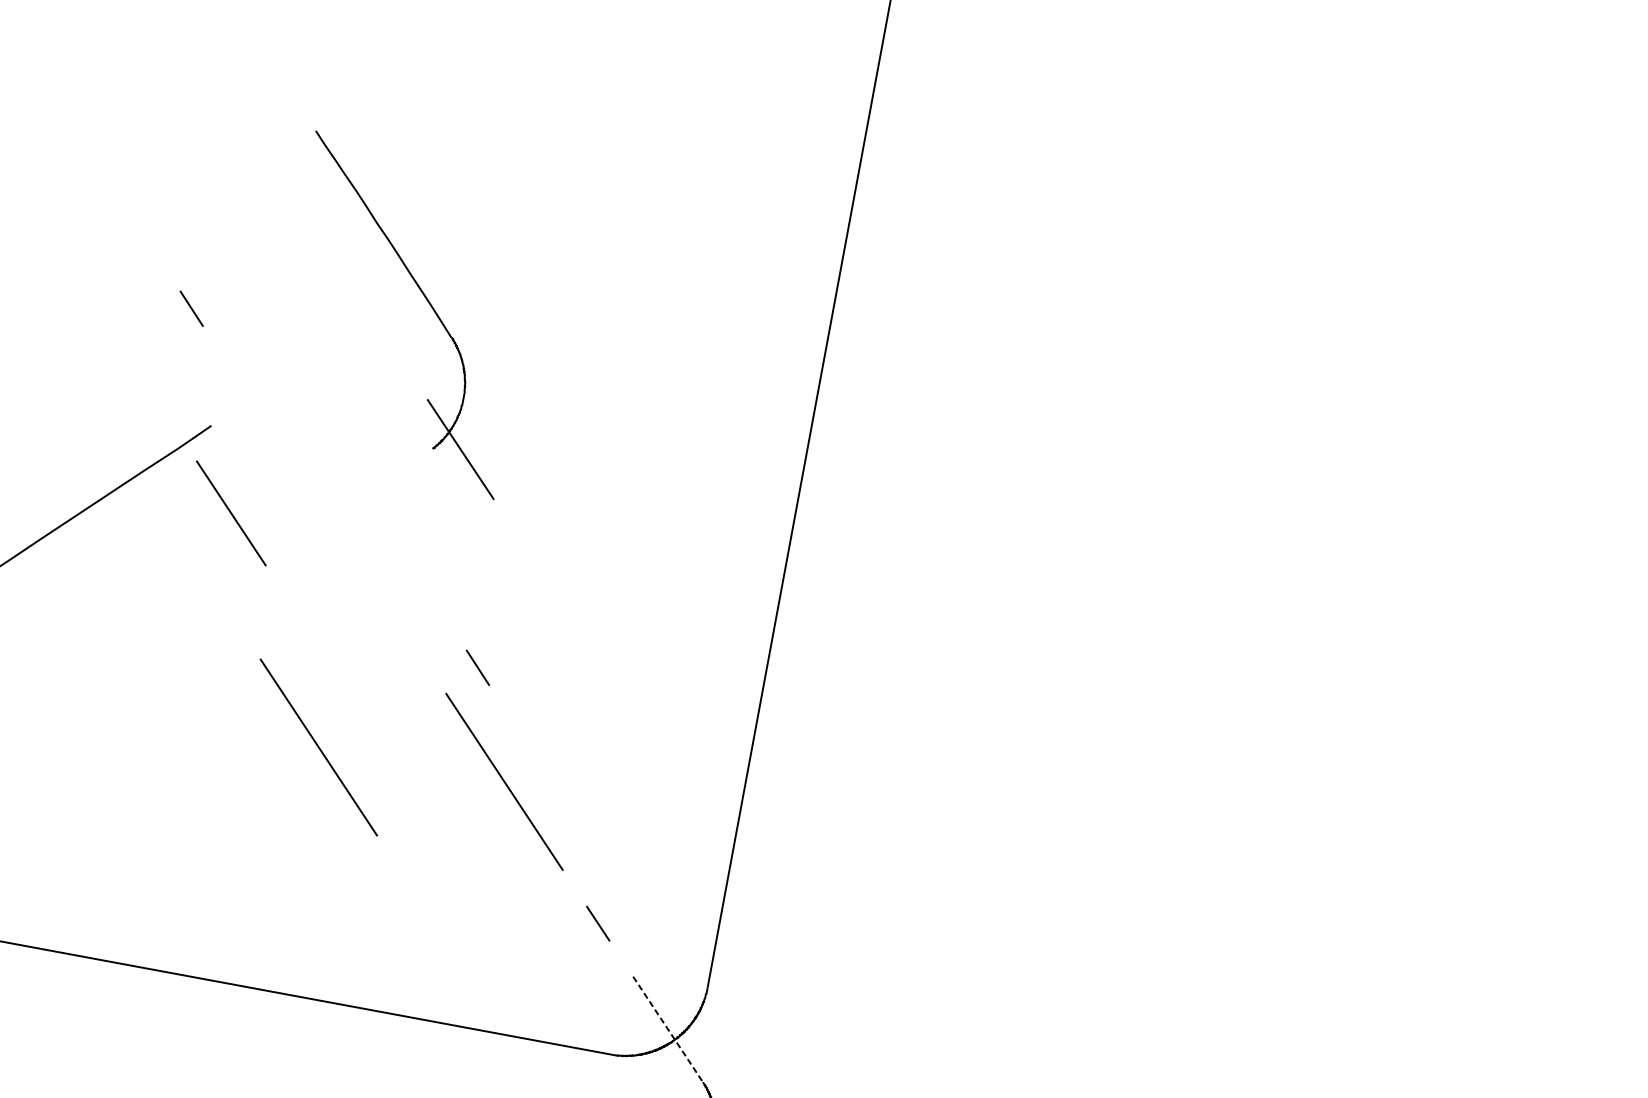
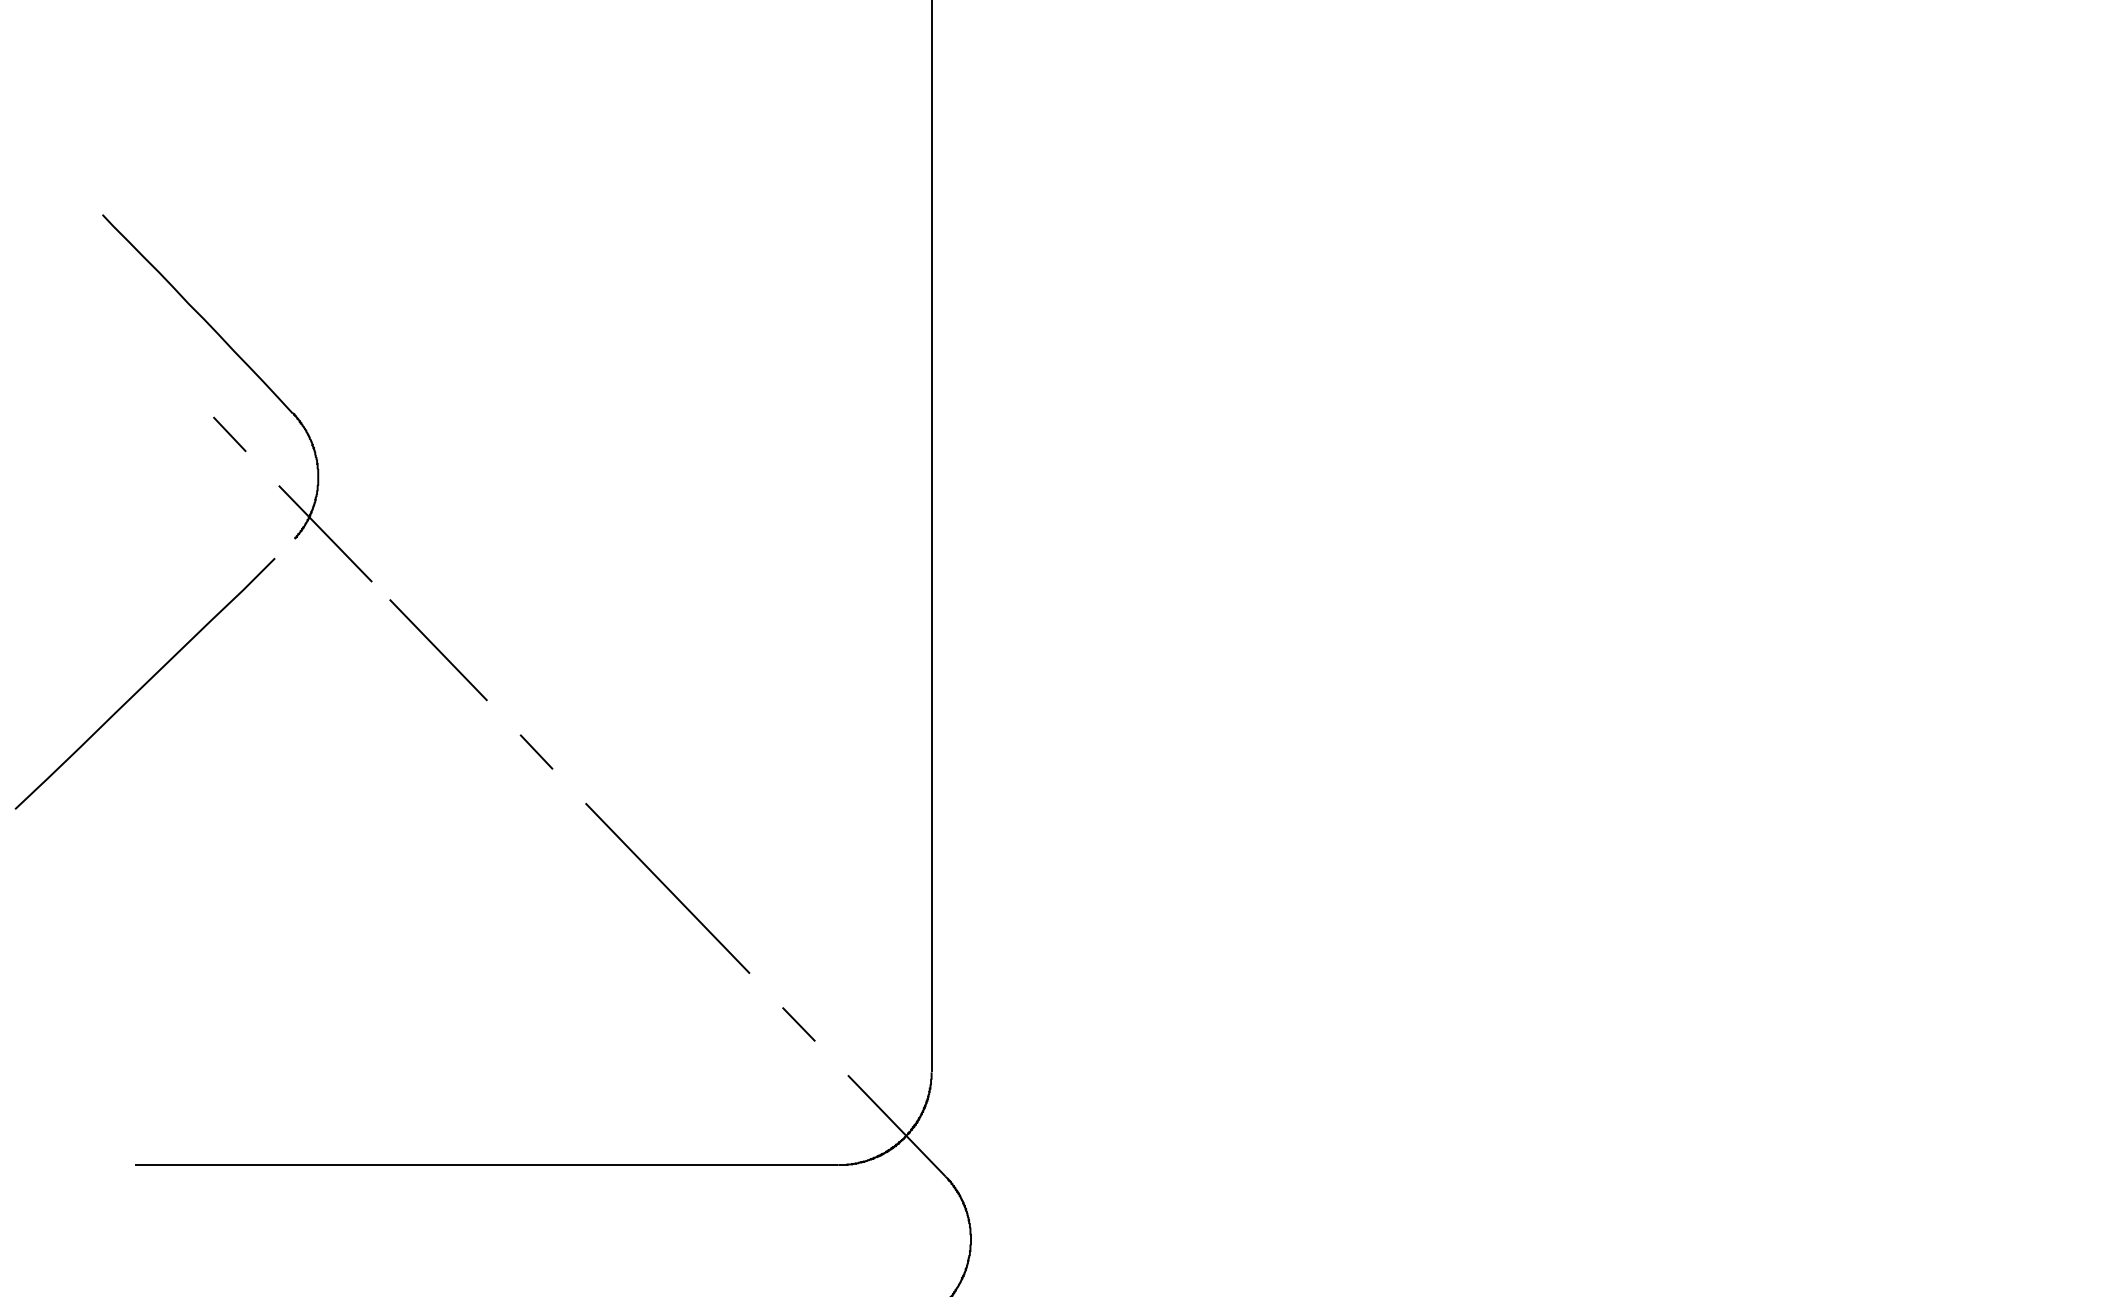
part: (426, 301) -> (258, 378), moved
line: (231, 513) -> (438, 650), moved
line: (477, 667) -> (536, 751), moved
line: (318, 746) -> (457, 887), removed
line: (668, 1030) -> (897, 1126), dashed -> solid

